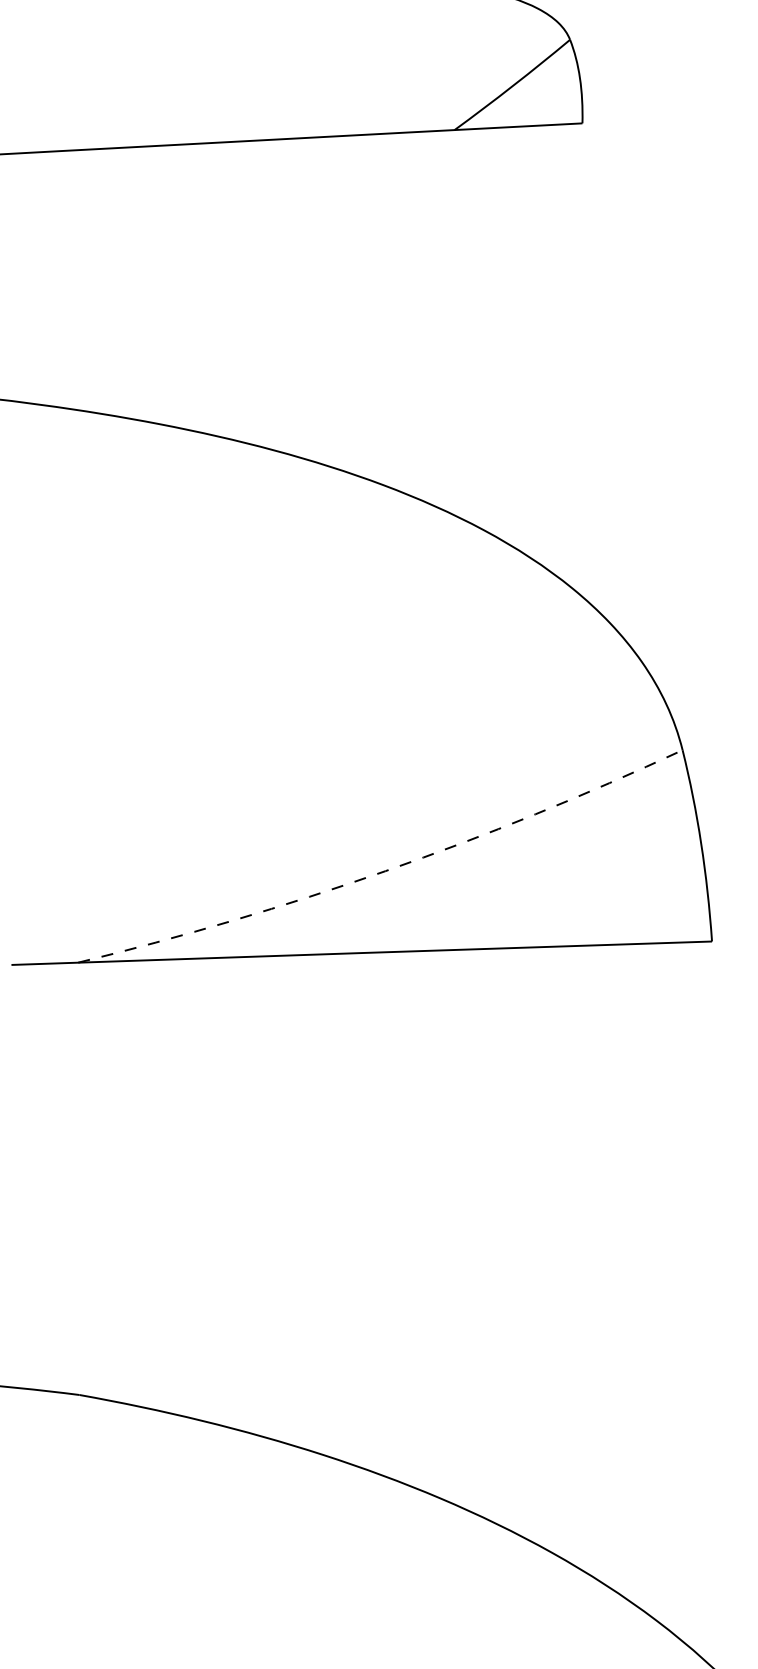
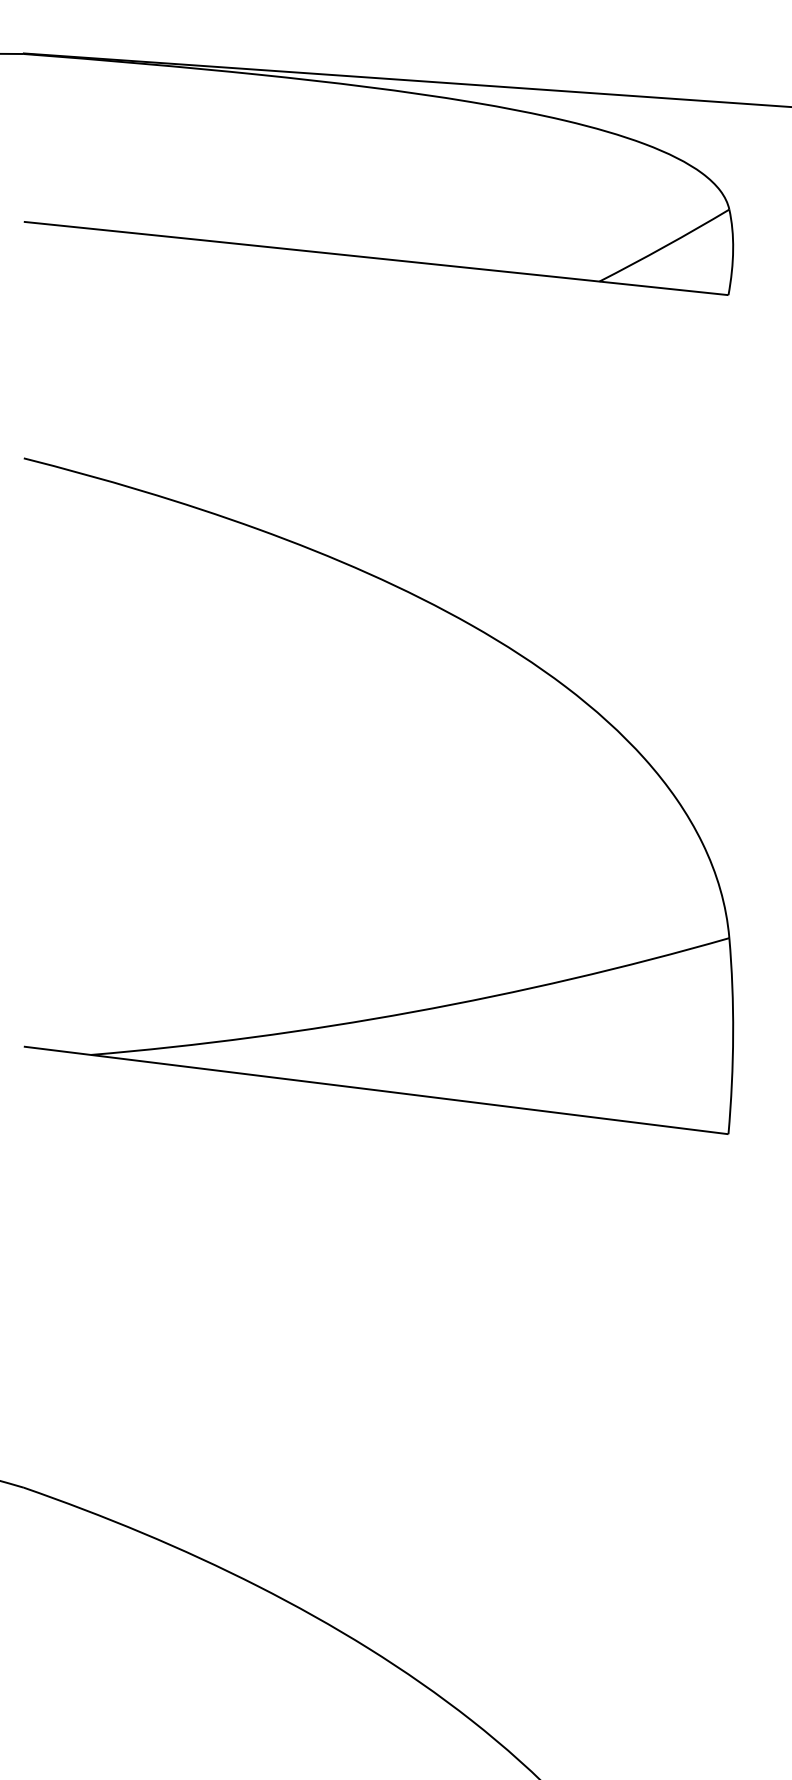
arc: (386, 871) -> (413, 1012), dashed -> solid

